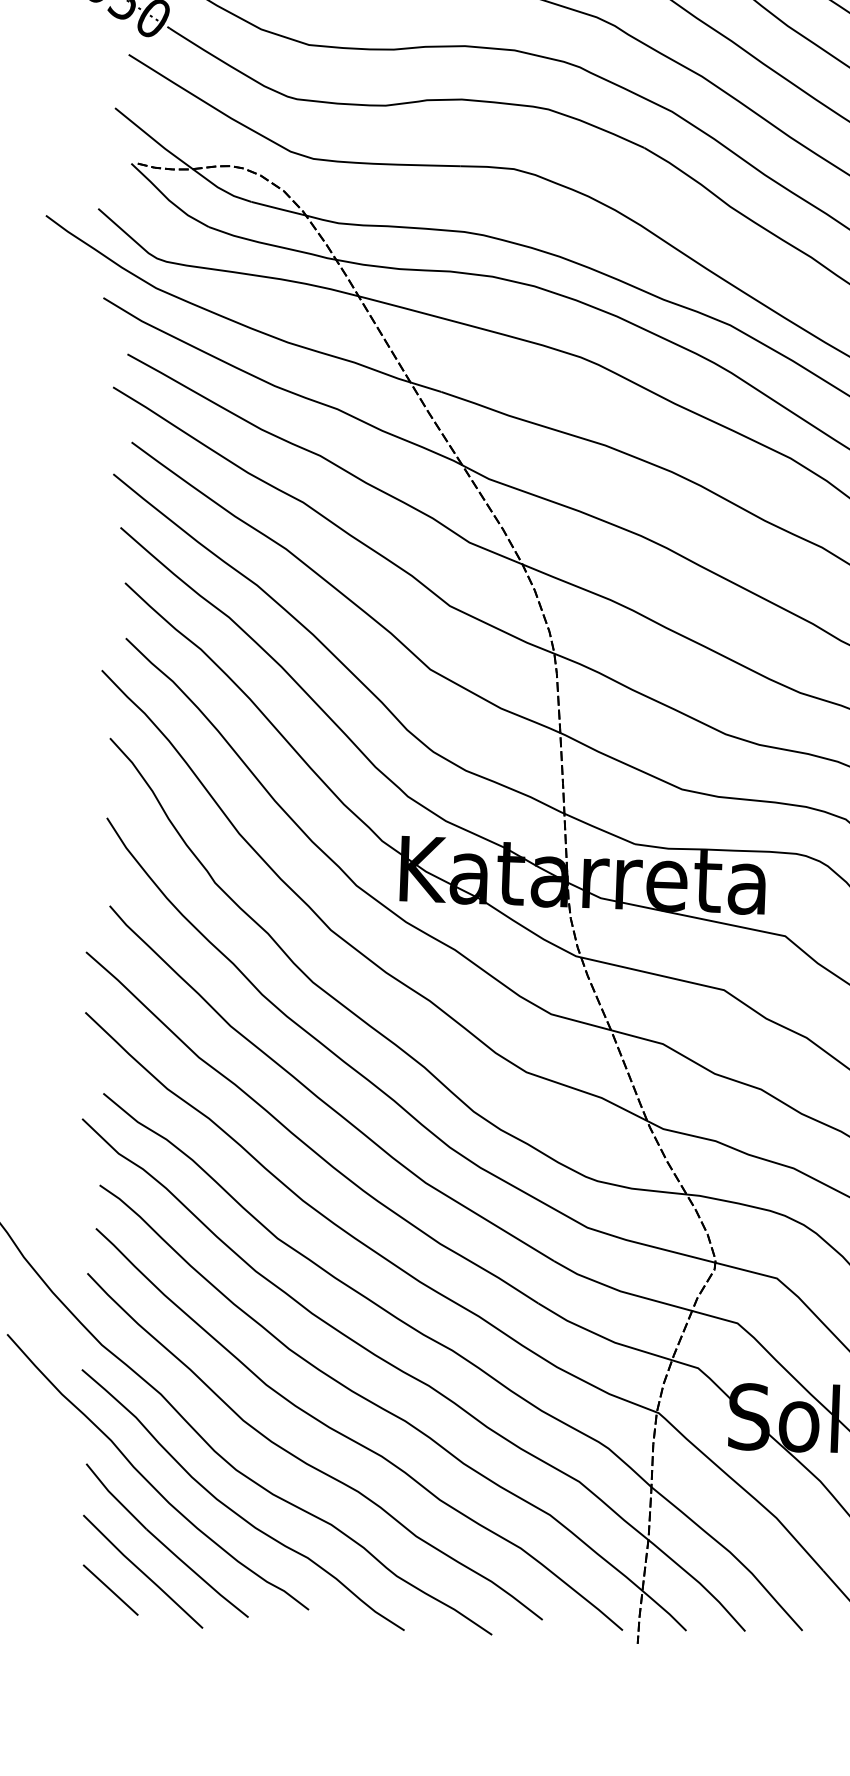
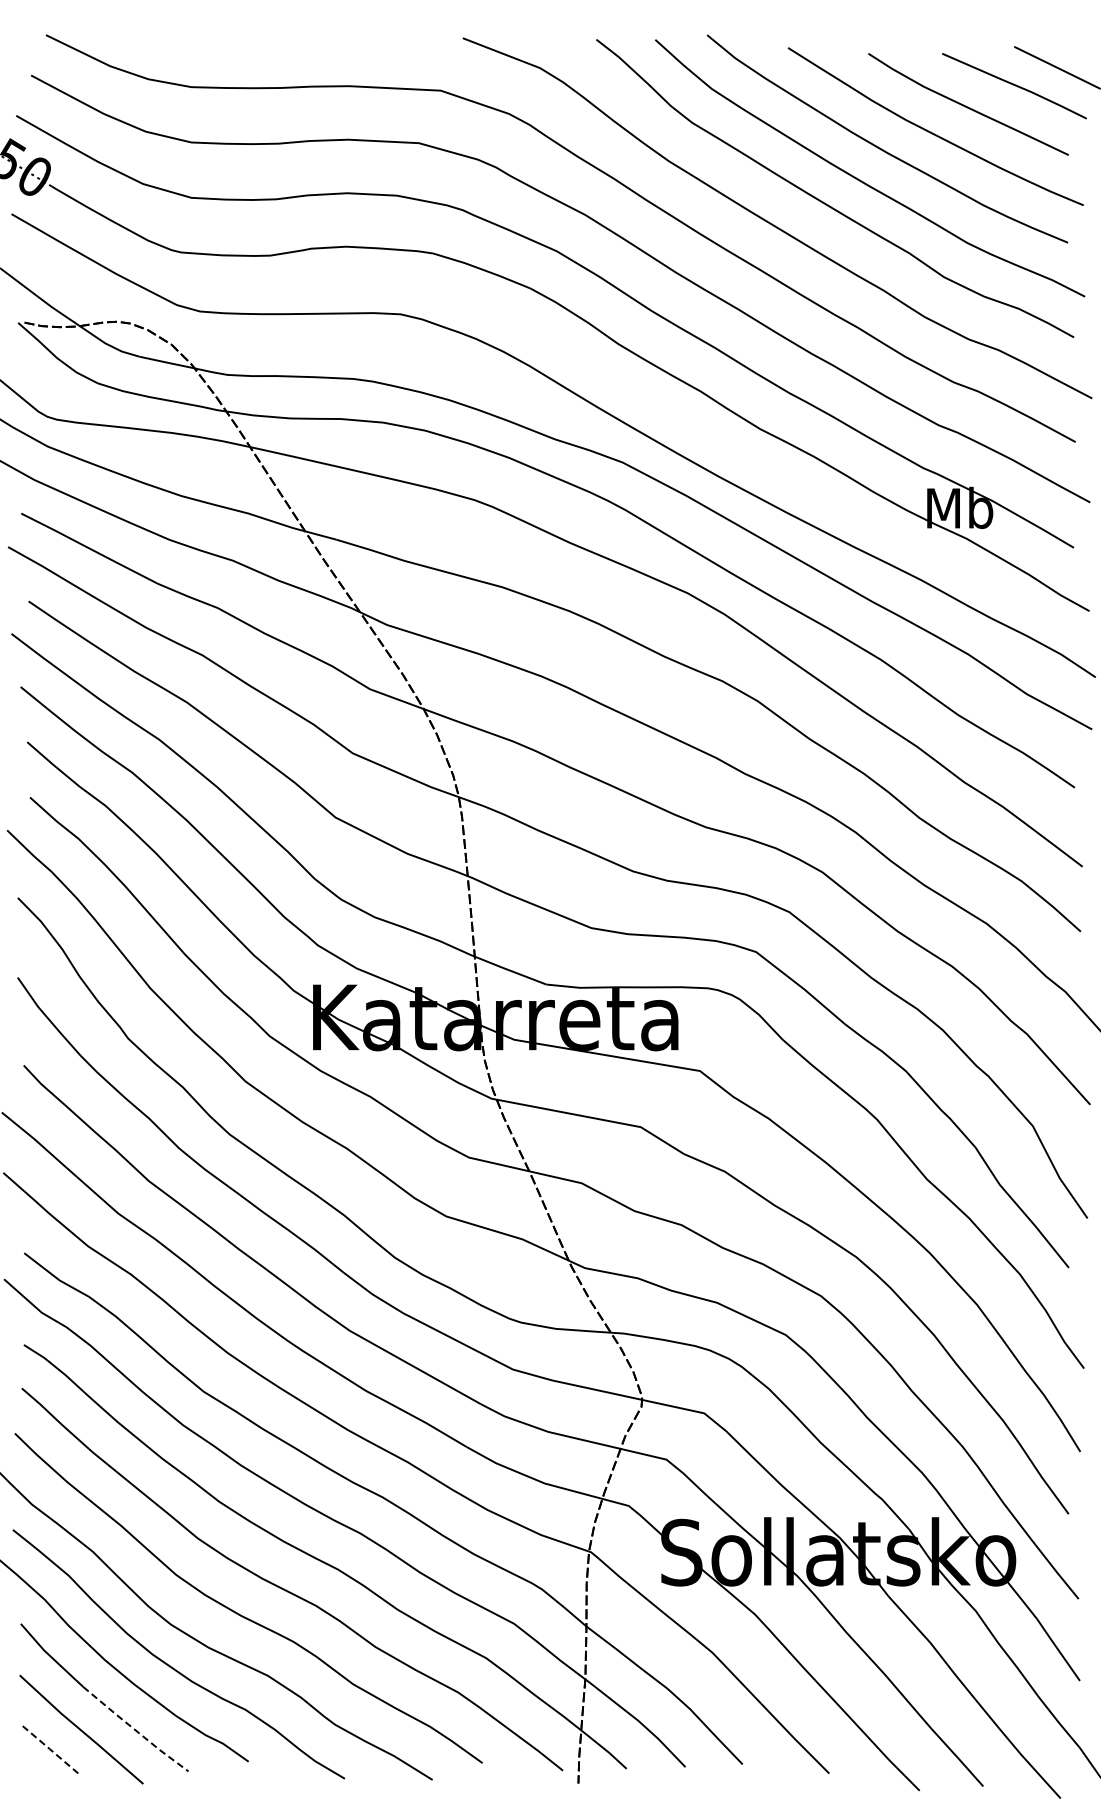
line: (197, 1574) -> (135, 1730), solid -> dashed
line: (110, 1590) -> (49, 1749), solid -> dashed

